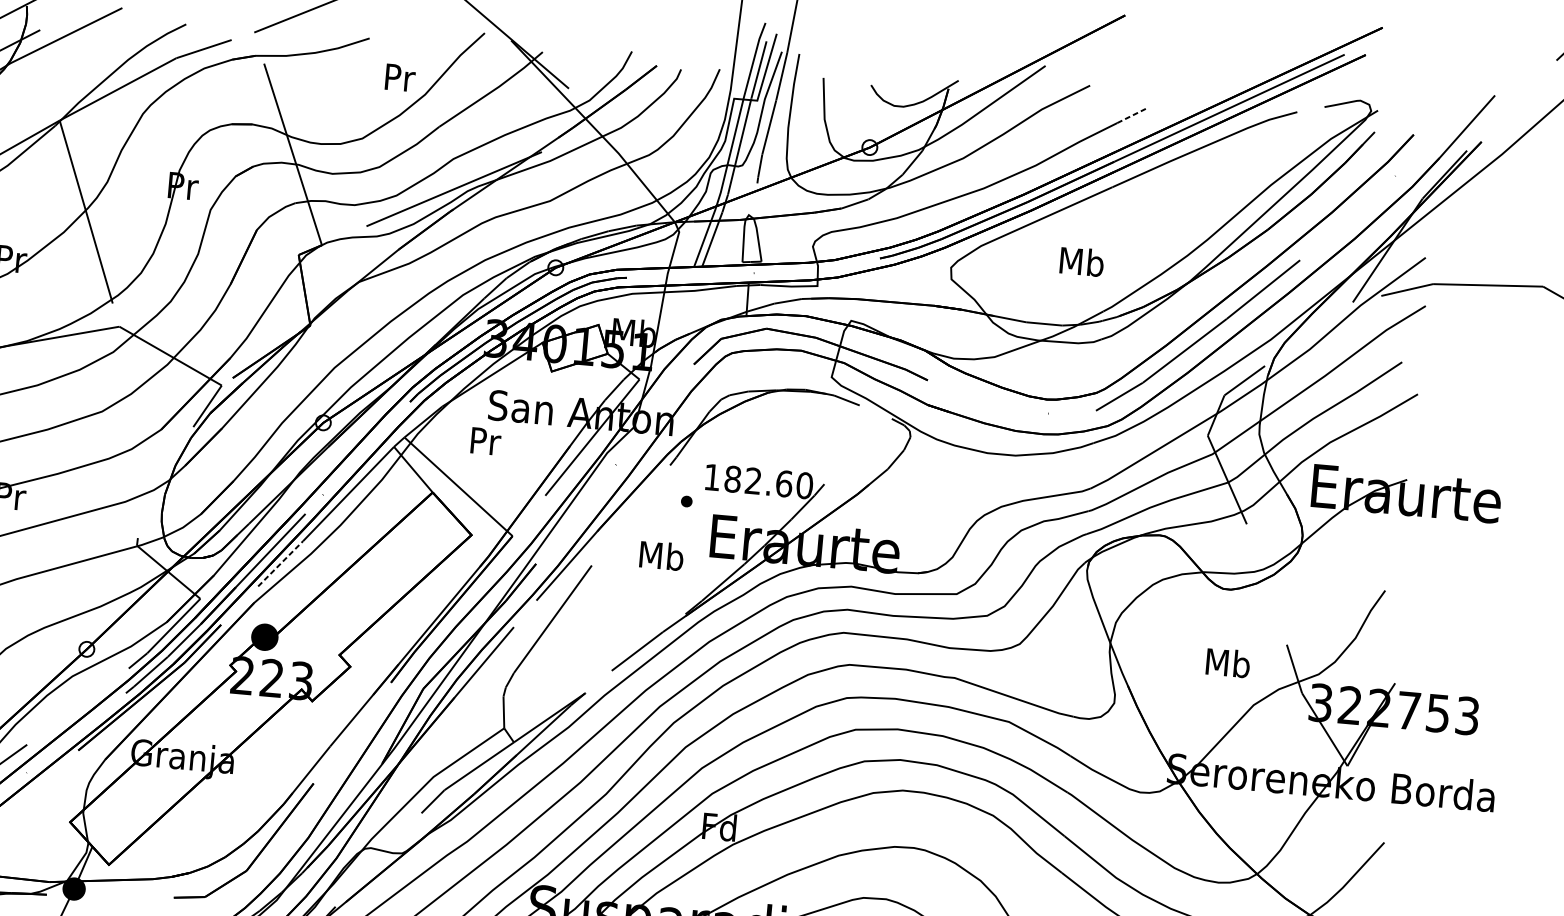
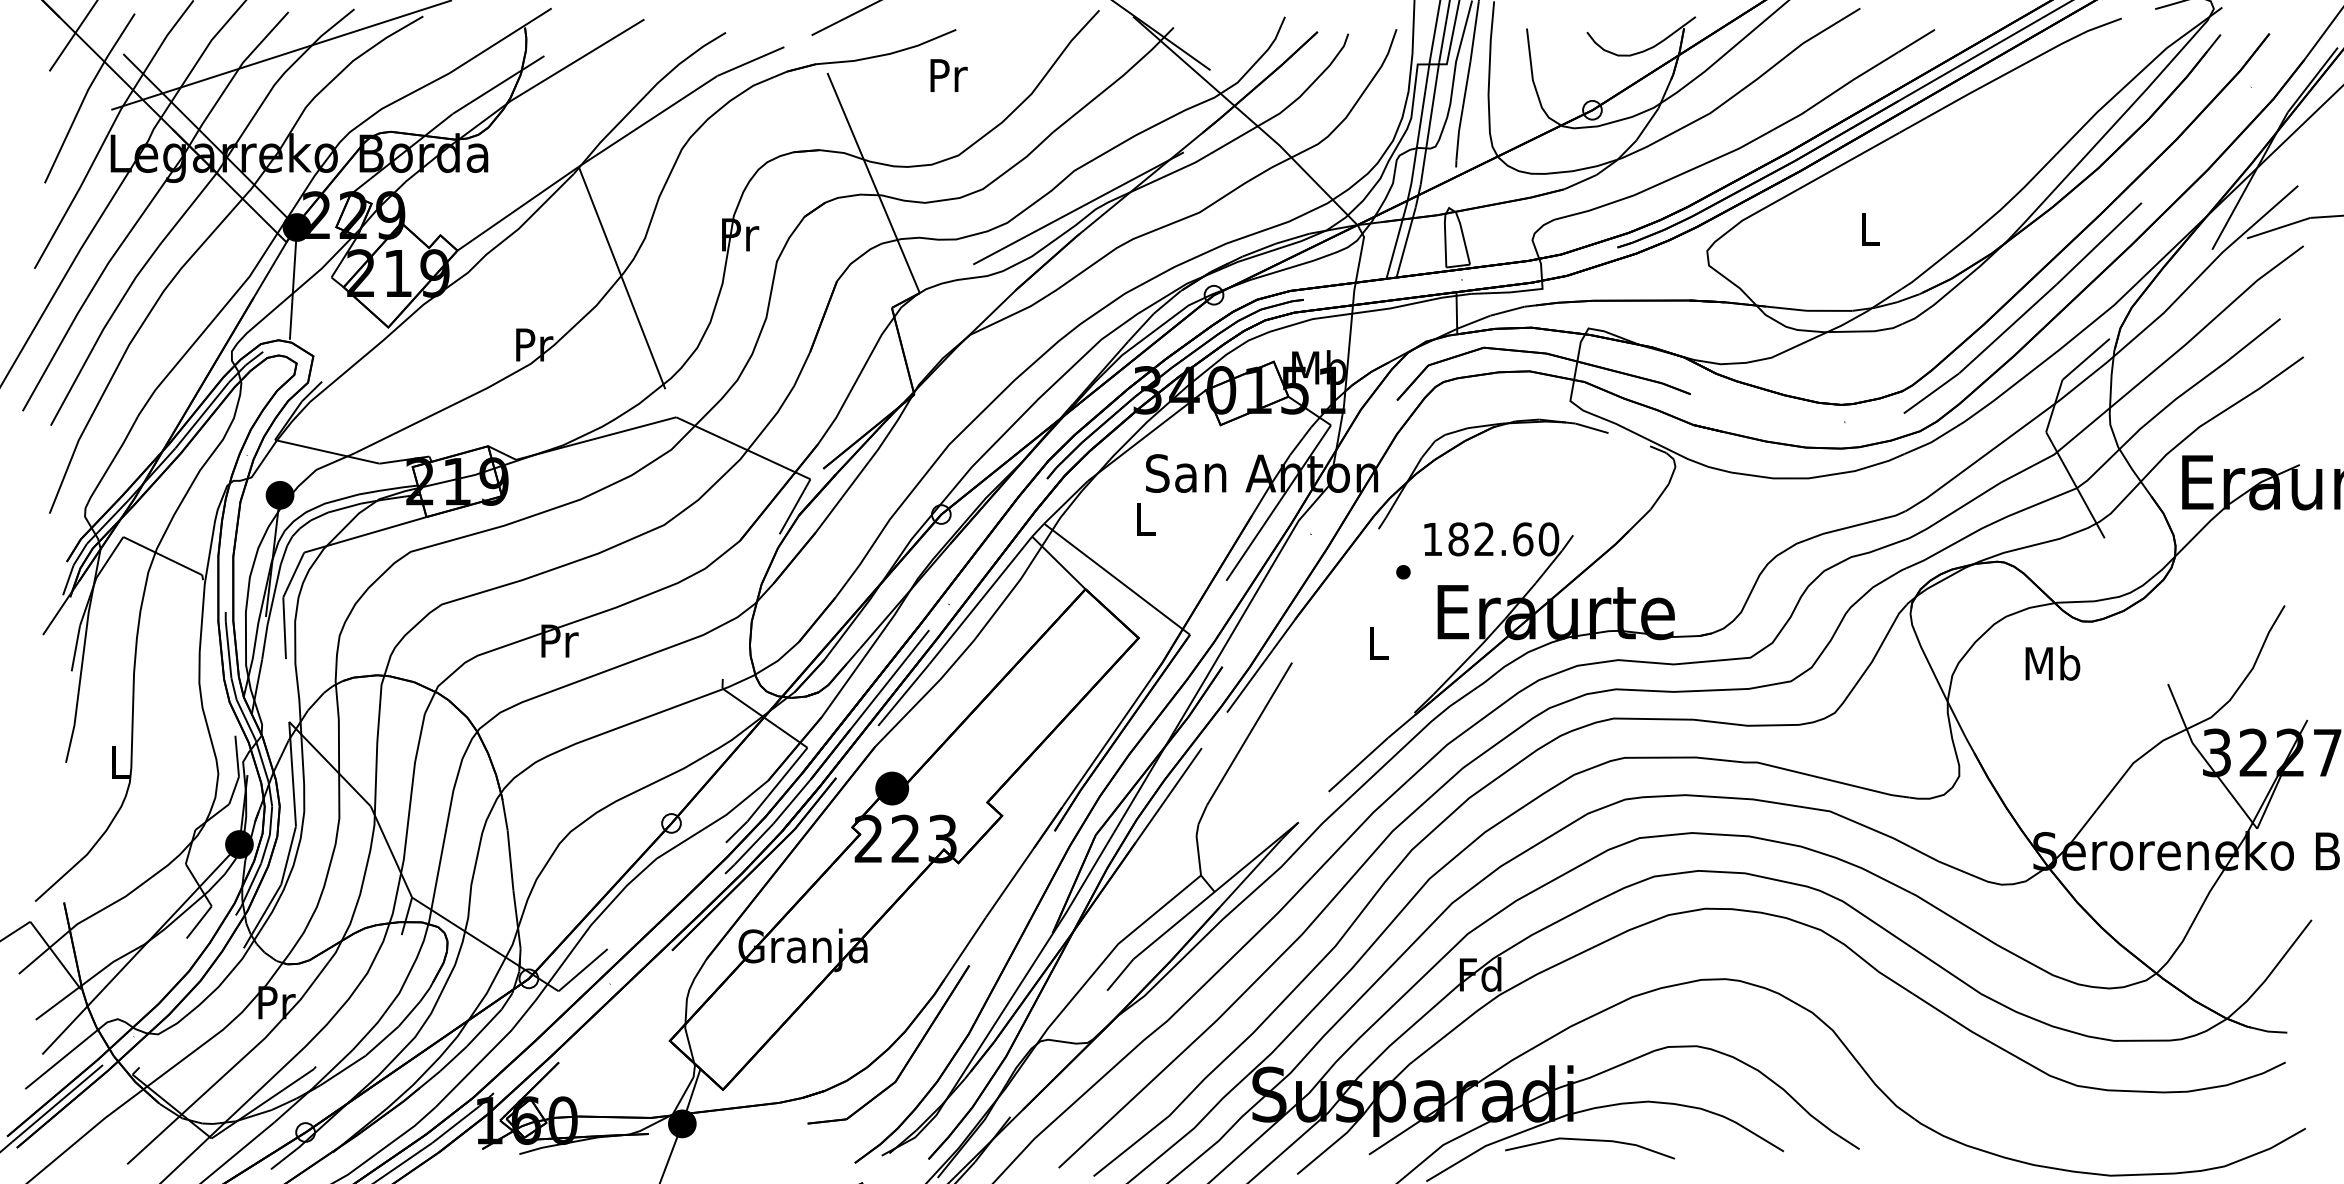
text: (399, 77) -> (948, 75), moved
line: (1133, 115) -> (1917, 40), dashed -> solid
text: (1081, 261) -> (1869, 228), Mb -> L
text: (485, 441) -> (1145, 519), Pr -> L
text: (661, 555) -> (1378, 642), Mb -> L
line: (280, 564) -> (903, 695), dashed -> solid
text: (1227, 663) -> (2052, 663), moved

